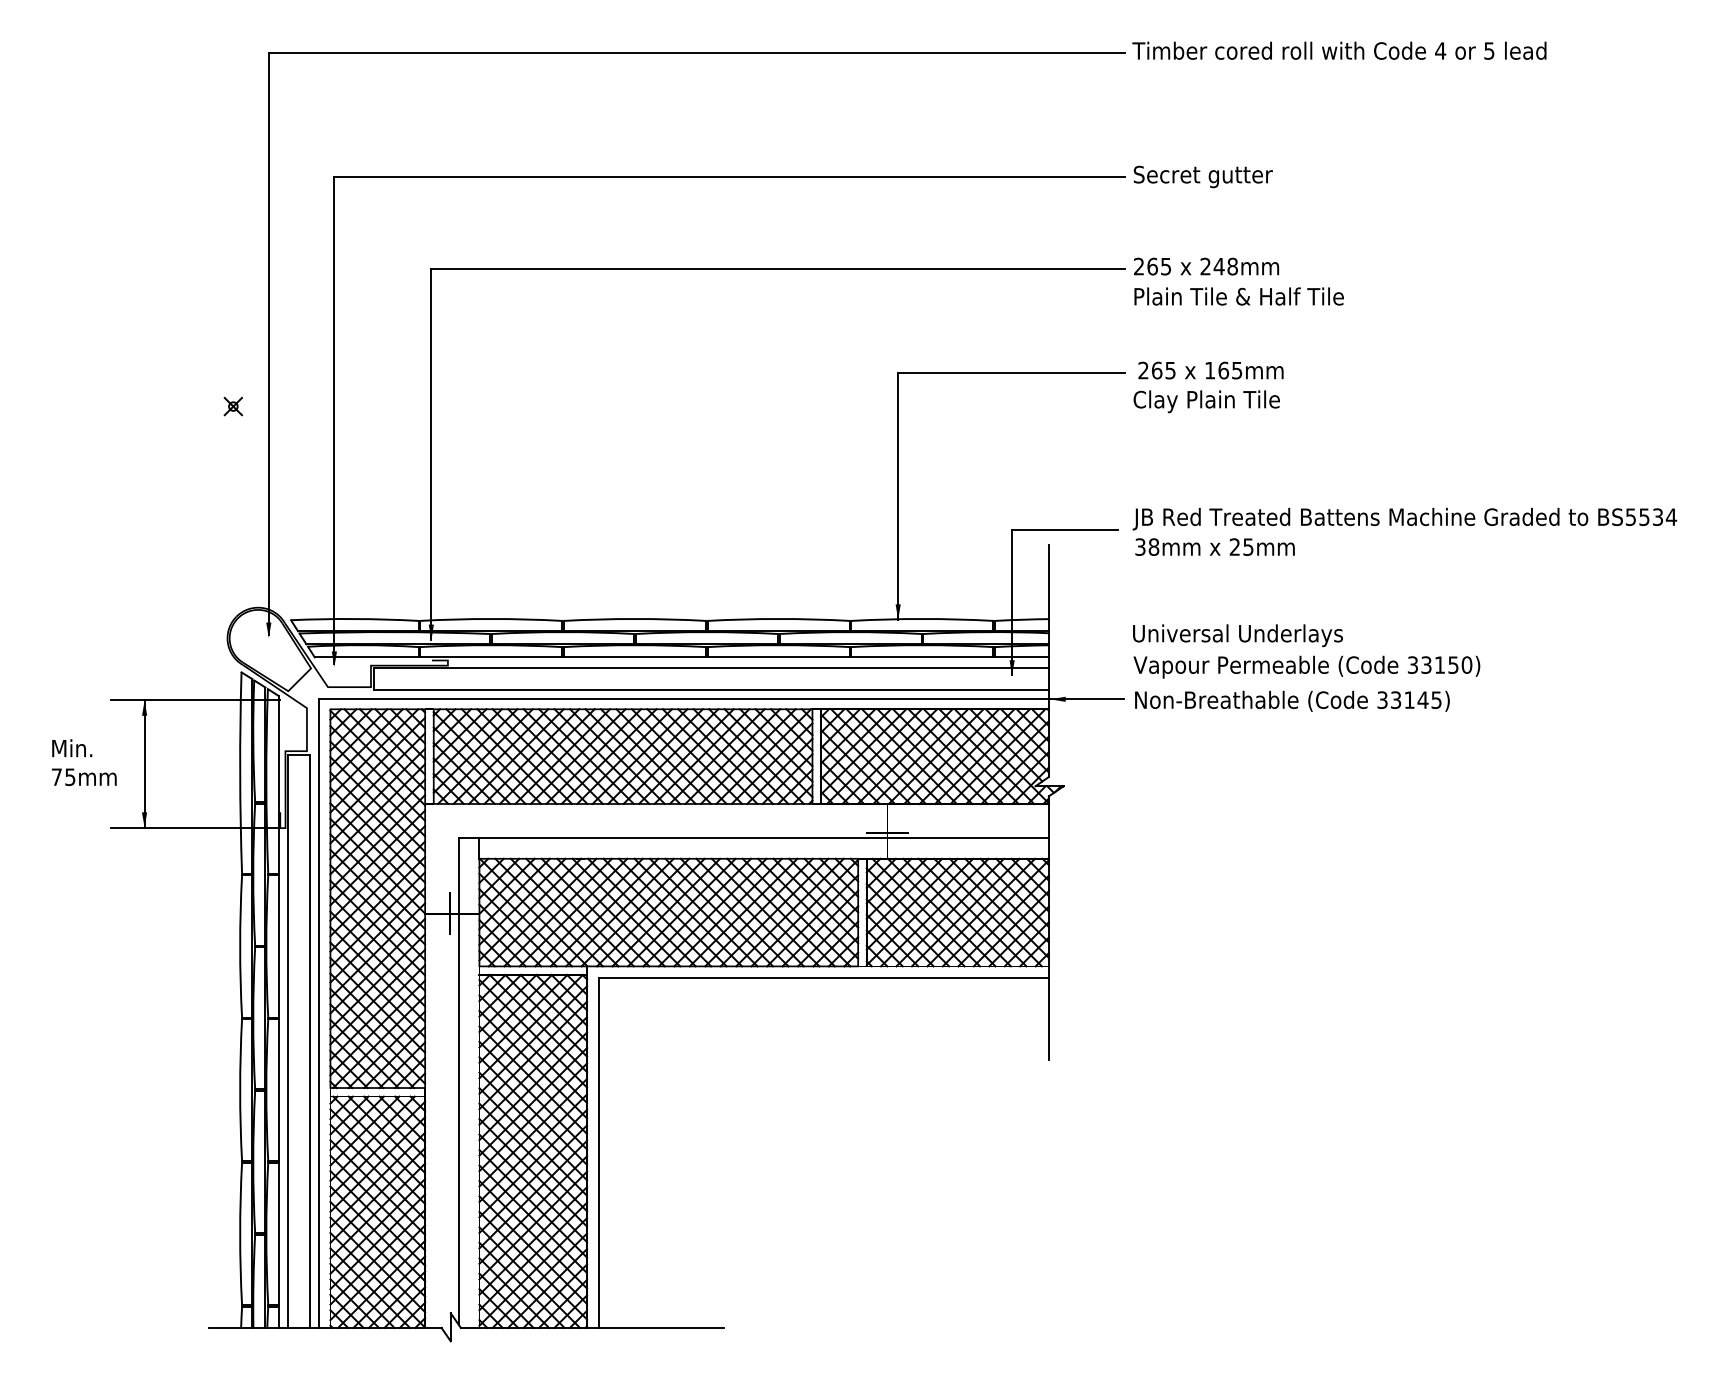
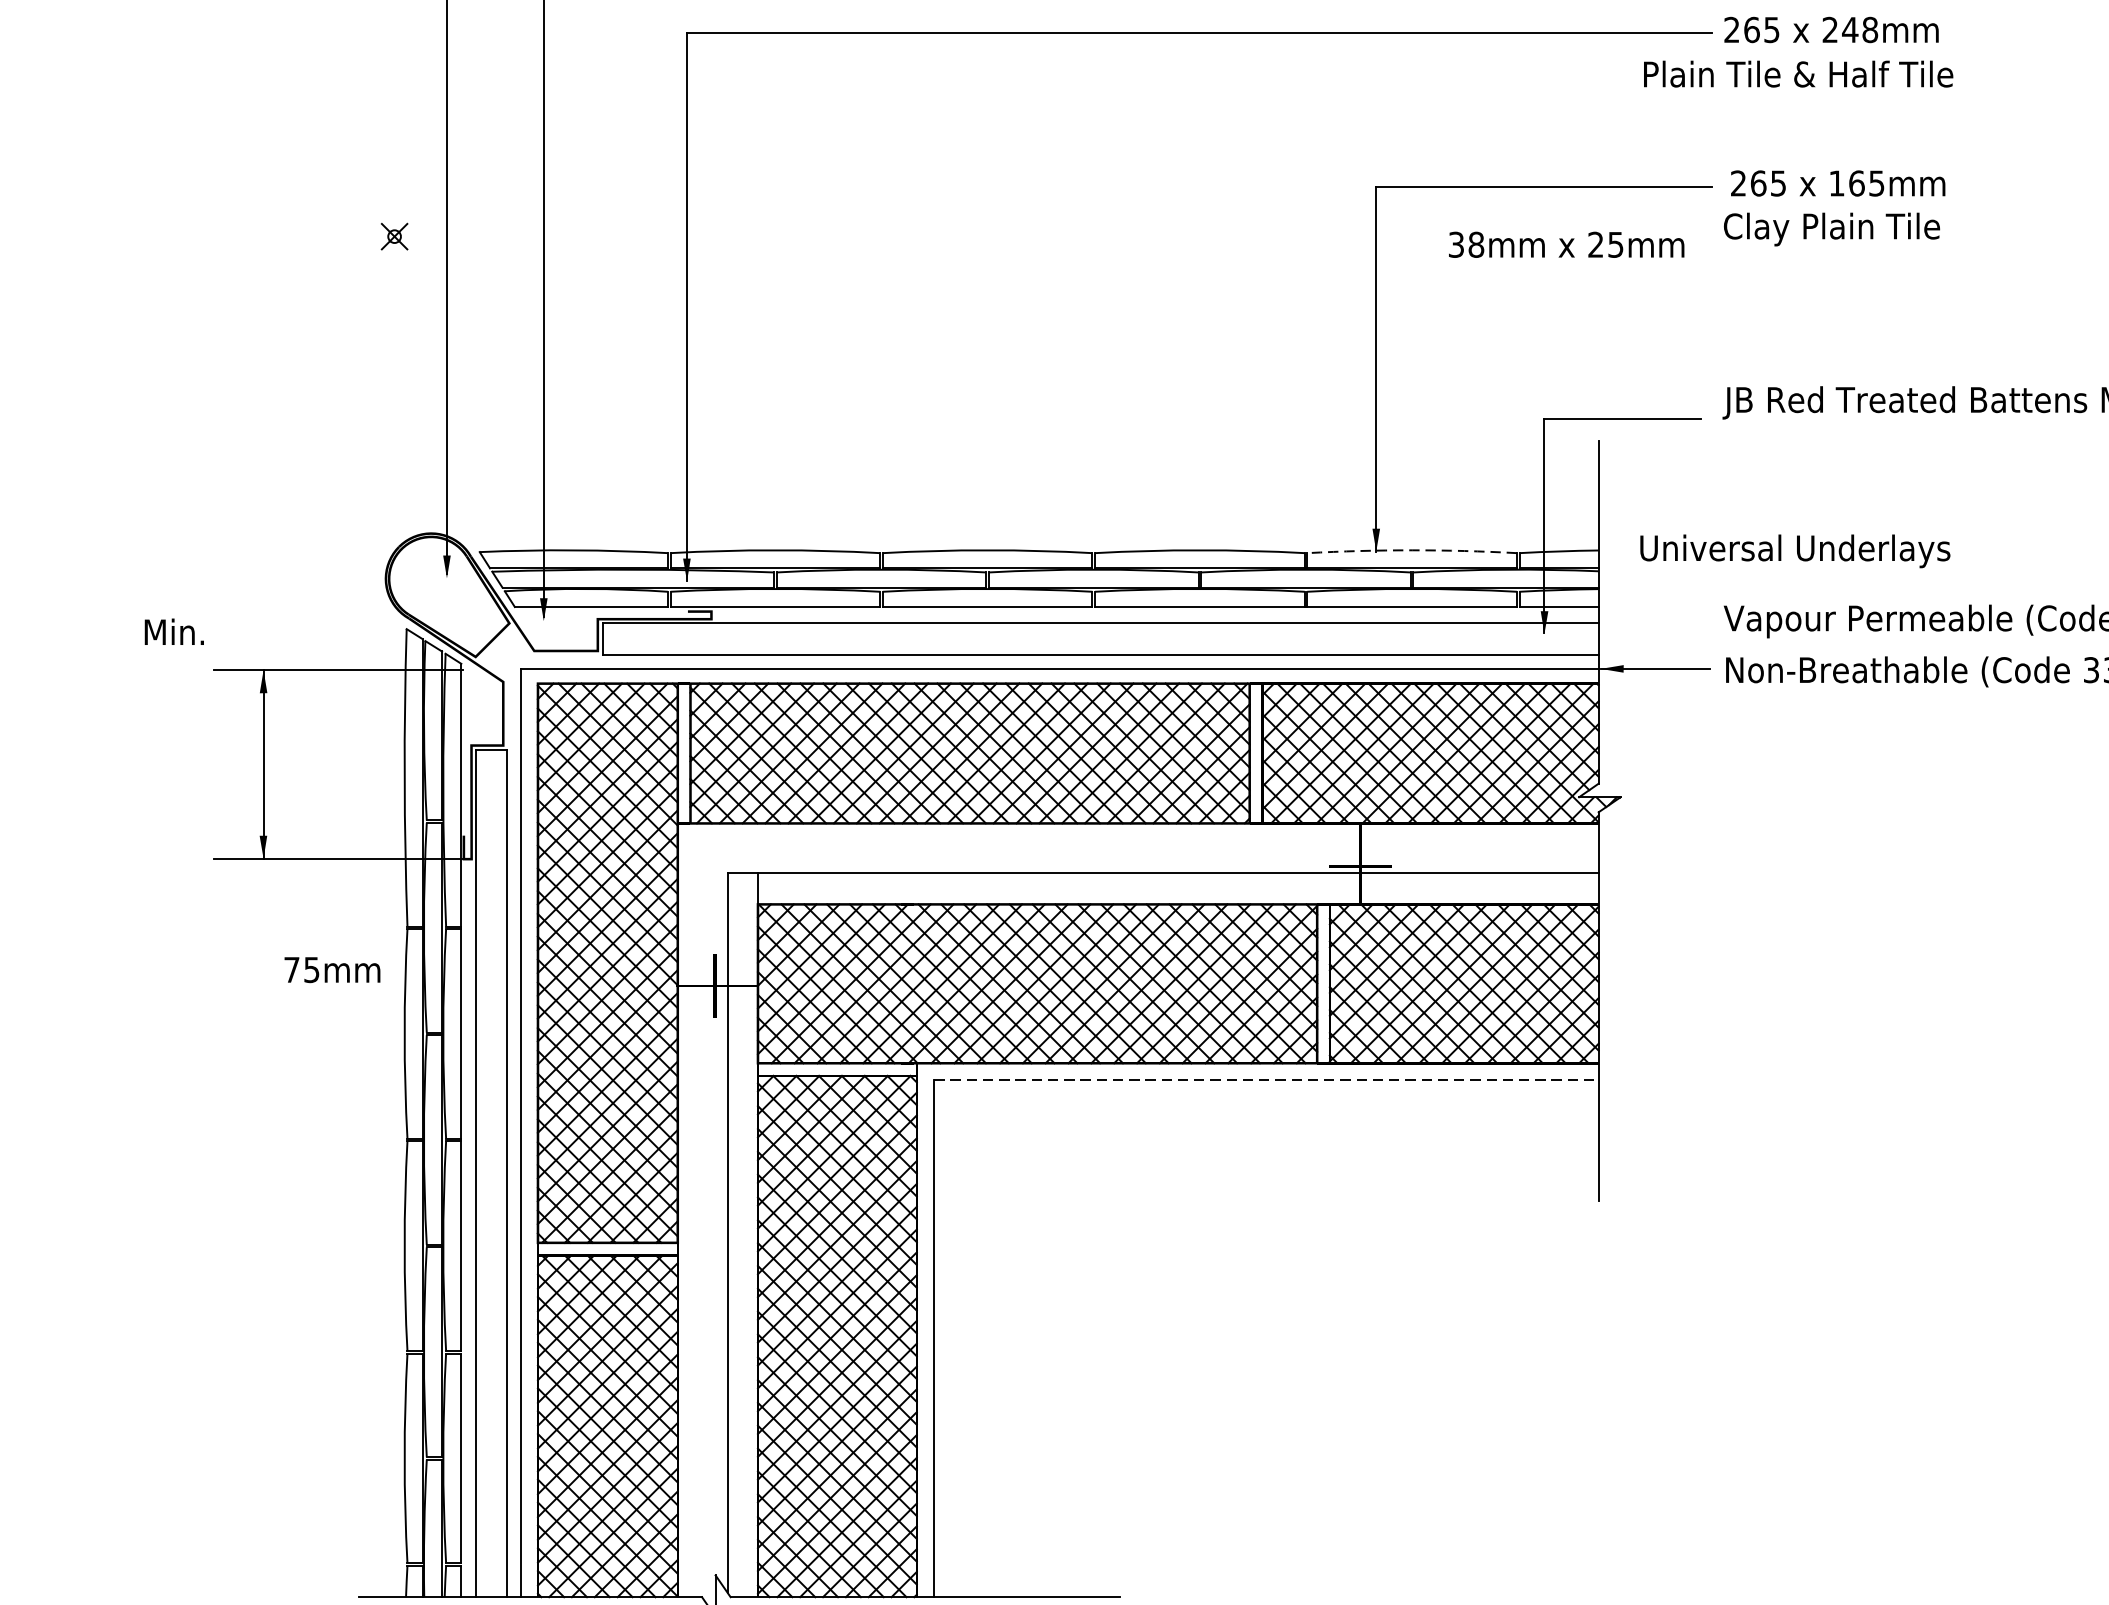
text: (1238, 296) -> (1797, 74), moved
text: (1214, 546) -> (1565, 243), moved
arc: (922, 619) -> (1412, 551), solid -> dashed
text: (1237, 635) -> (1794, 551), moved
text: (72, 748) -> (174, 632), moved
text: (83, 777) -> (331, 970), moved
line: (823, 977) -> (1265, 1079), solid -> dashed

